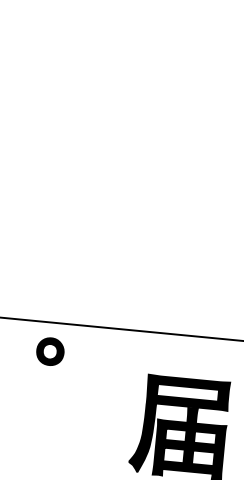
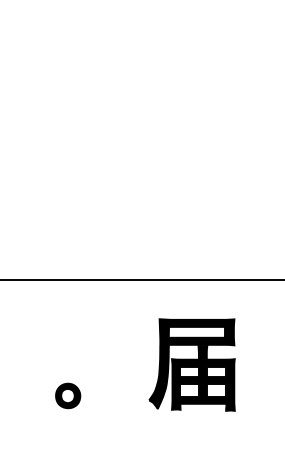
part: (50, 351) -> (68, 395), moved

